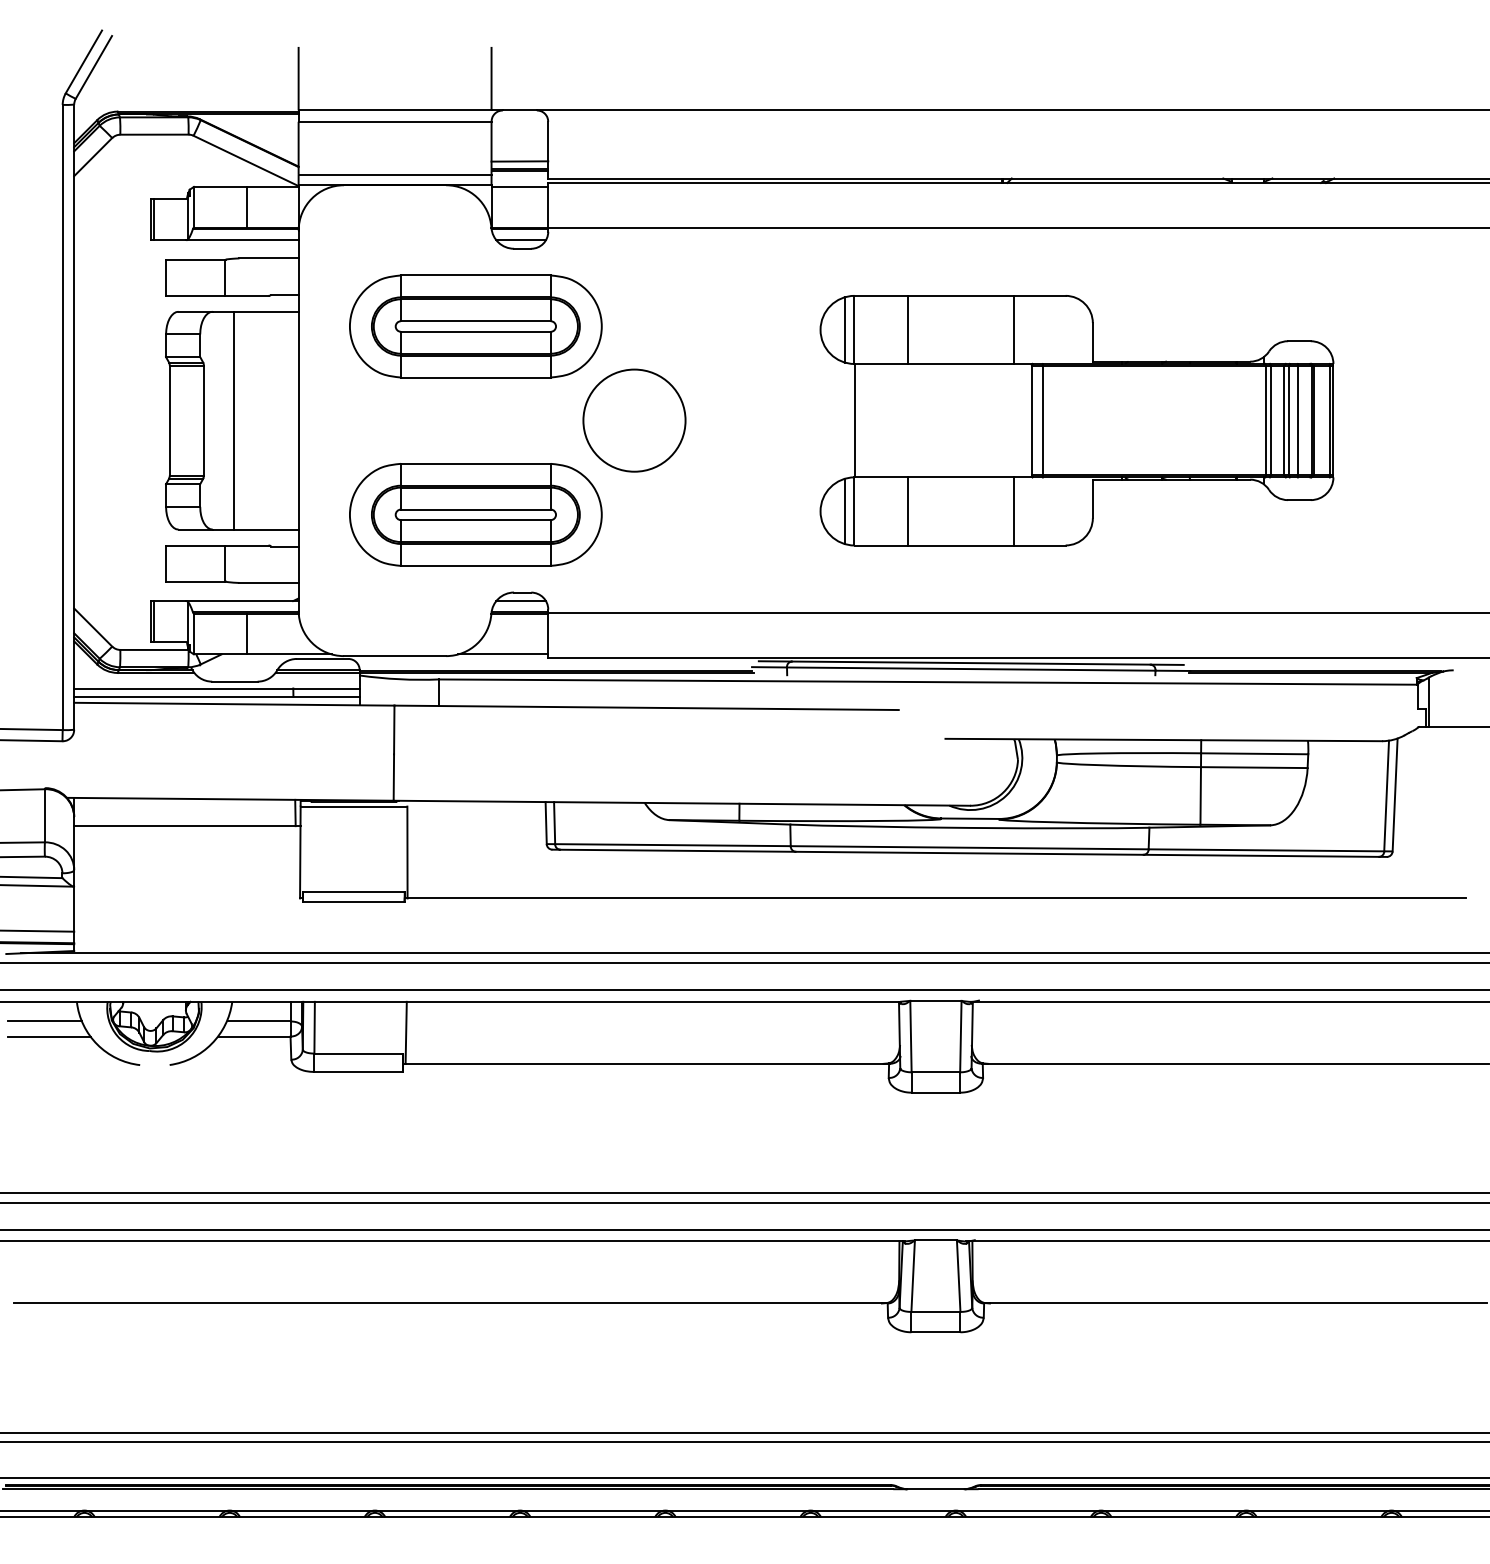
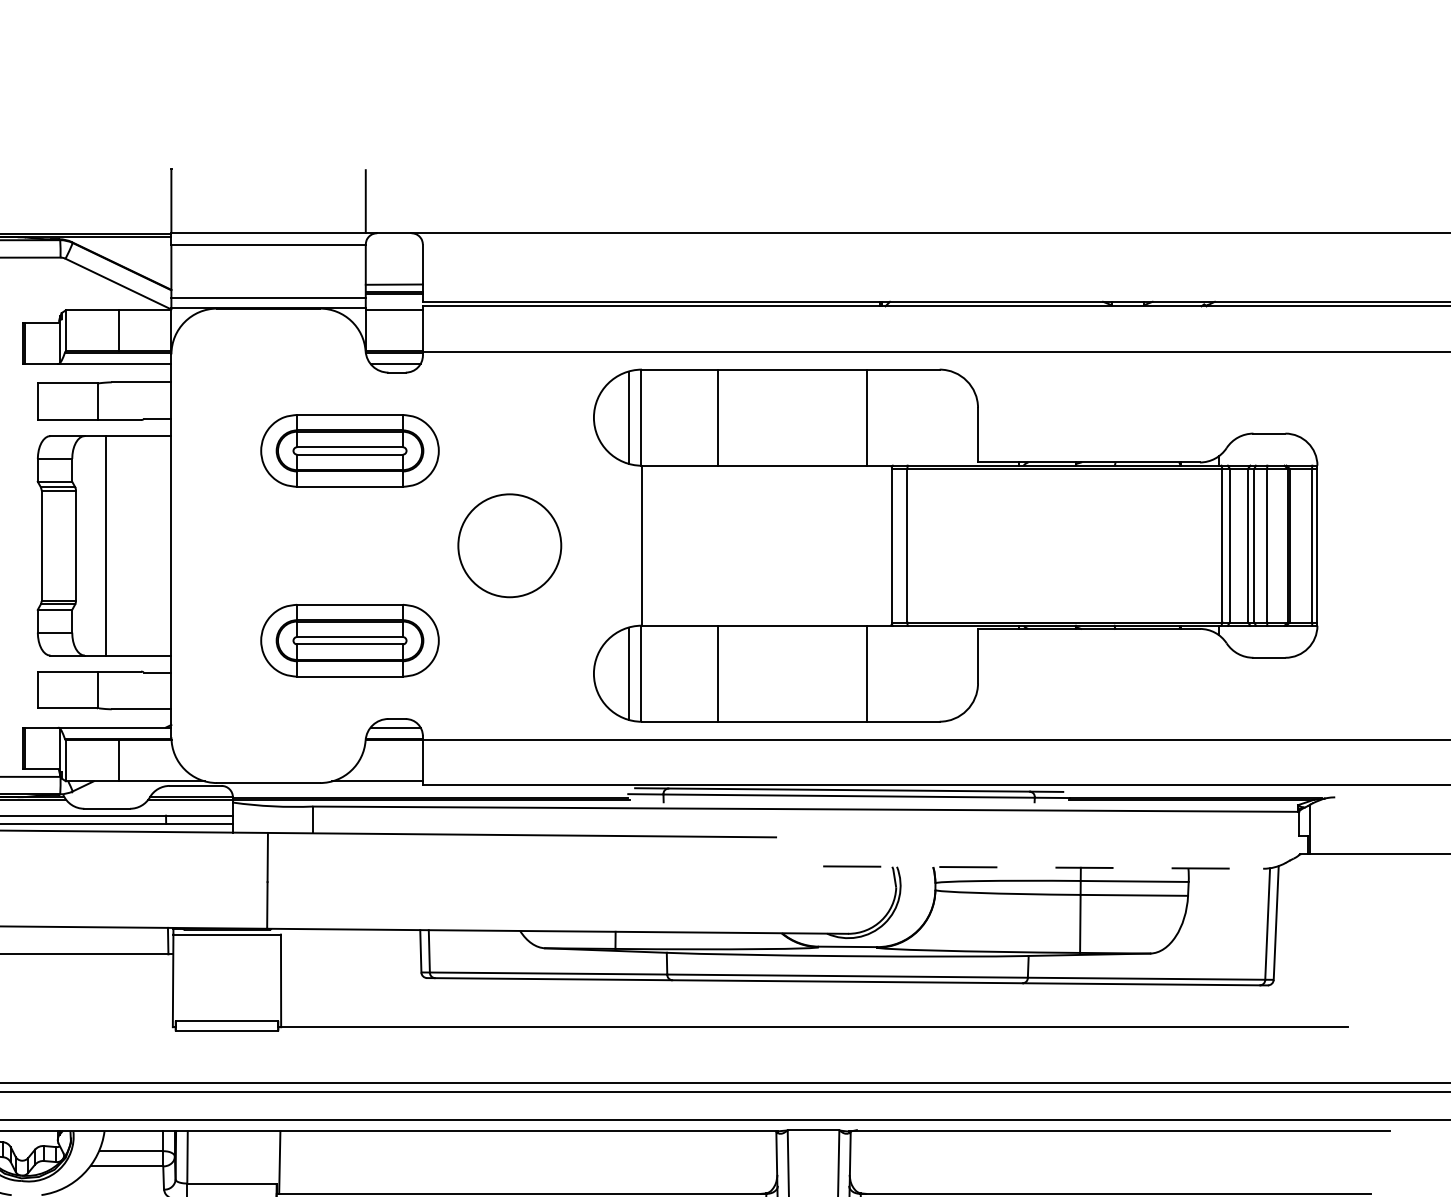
part: (475, 326) -> (349, 450), size x0.7
part: (1076, 420) -> (955, 545), size x1.4
part: (475, 514) -> (349, 640), size x0.7
line: (1164, 740) -> (1043, 868), solid -> dashed

